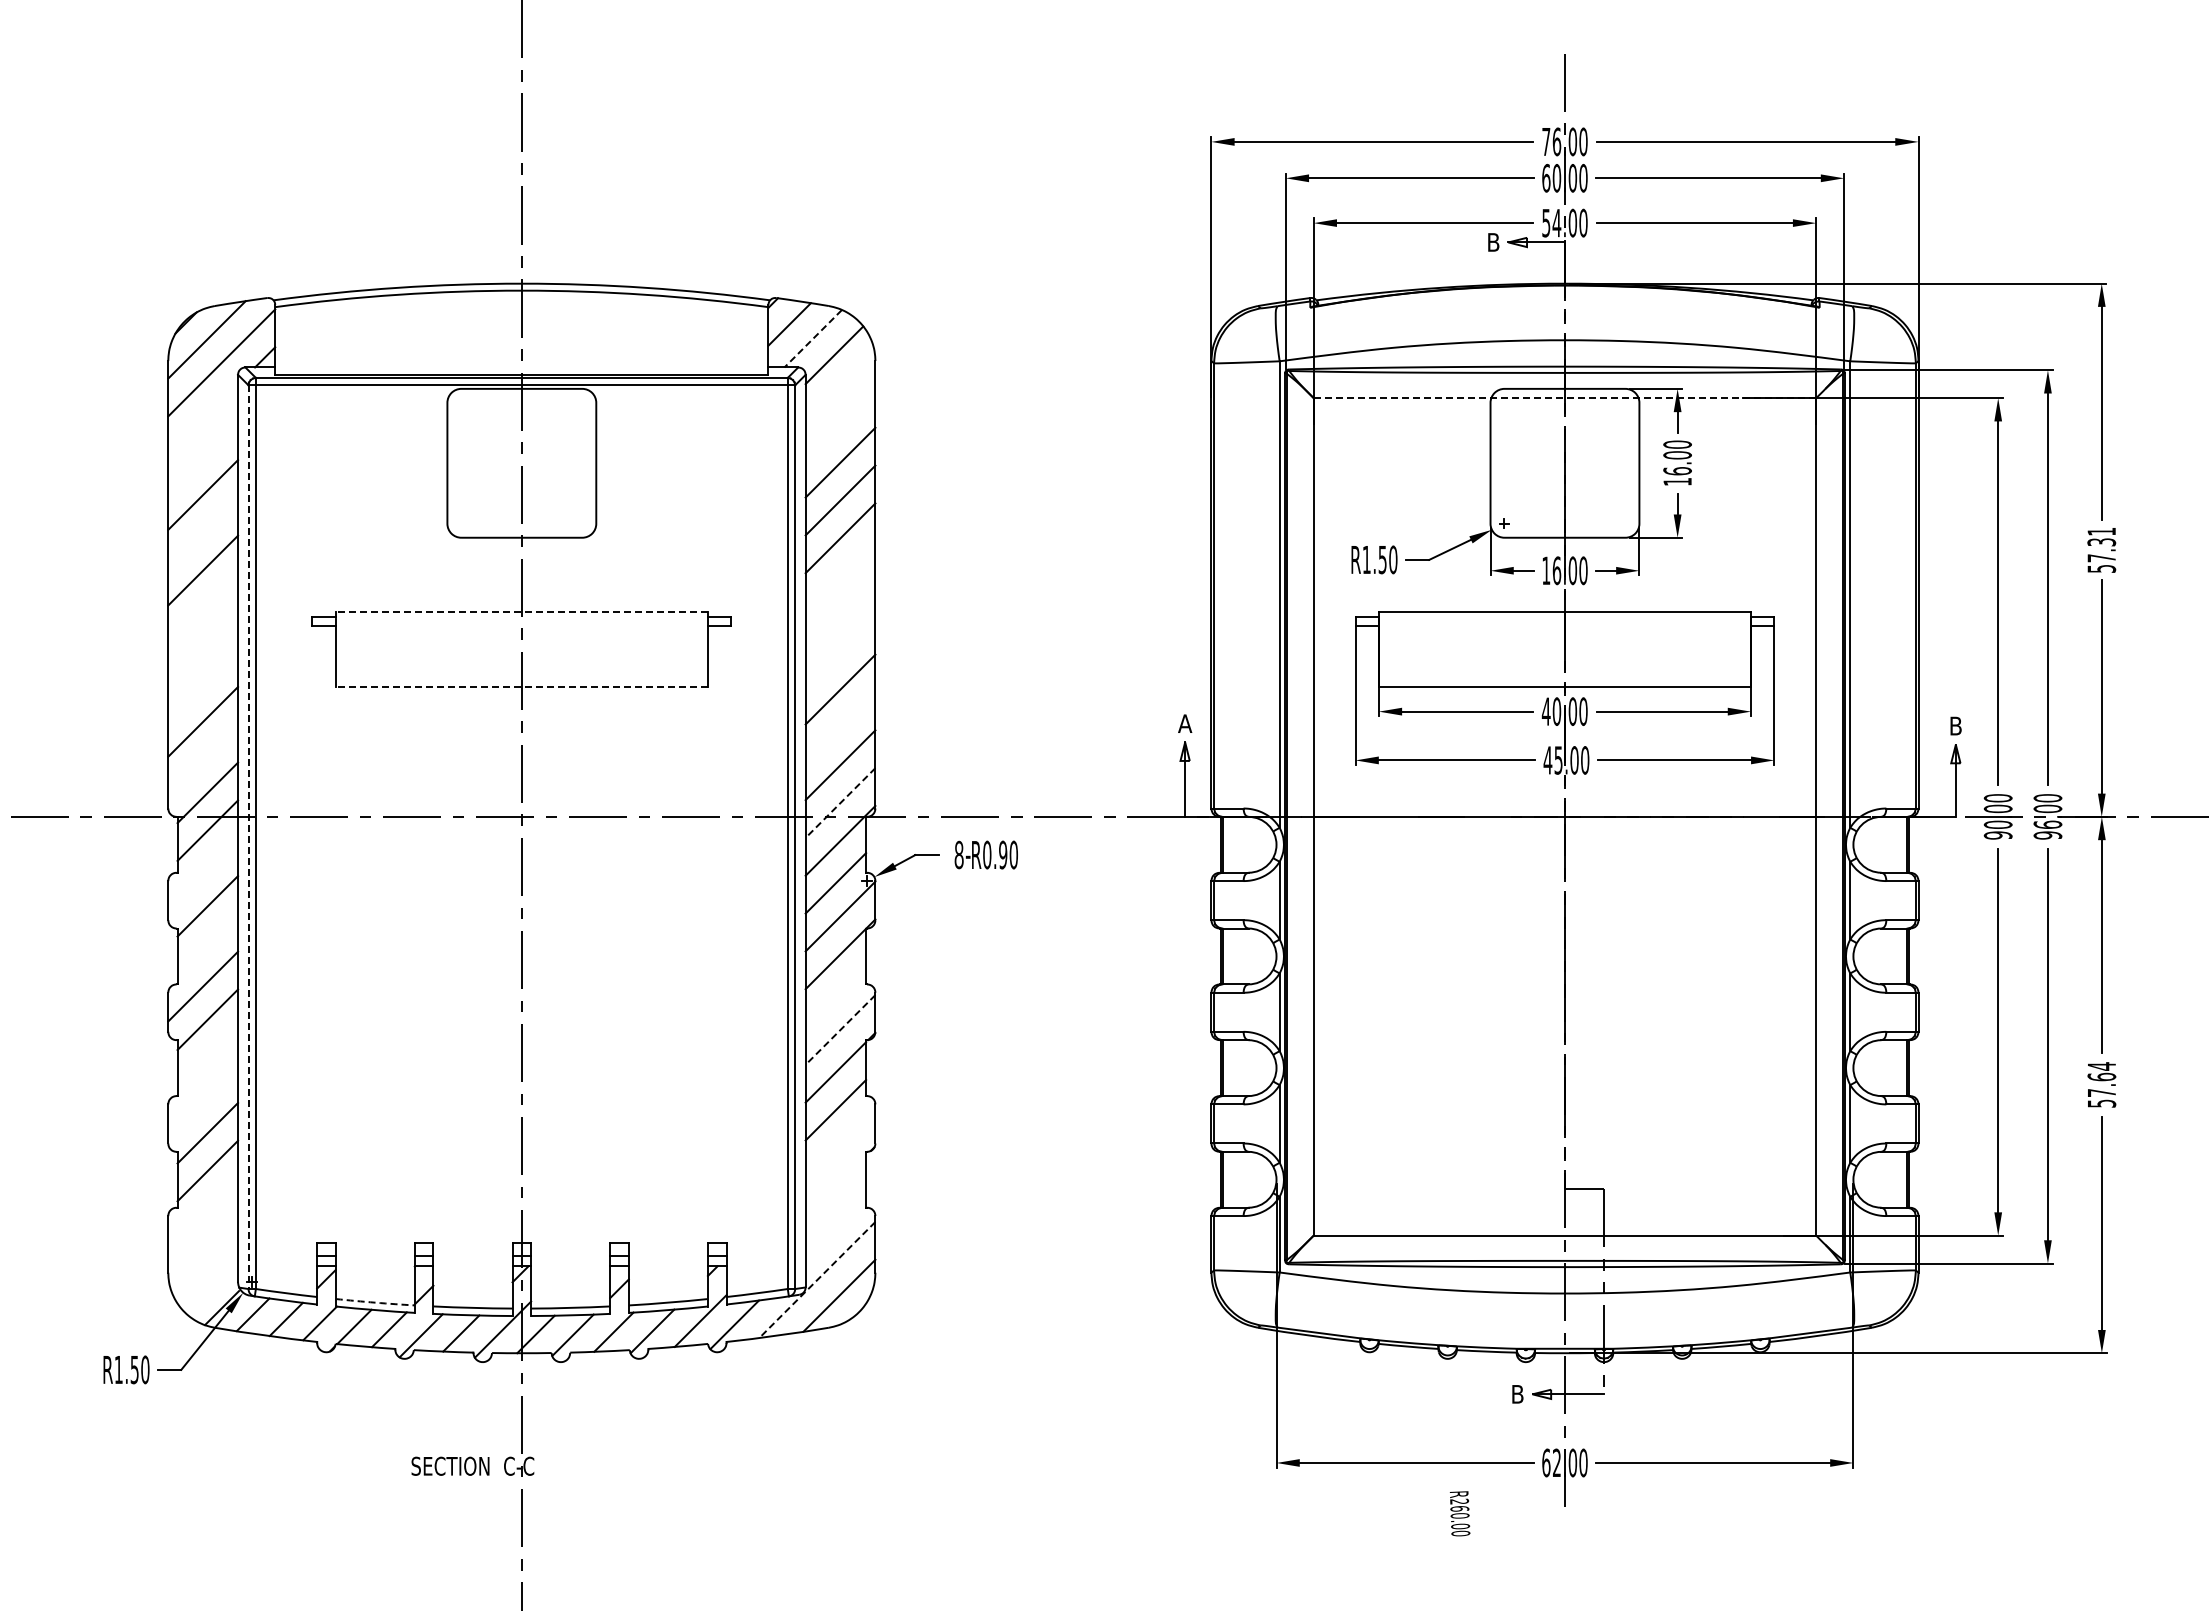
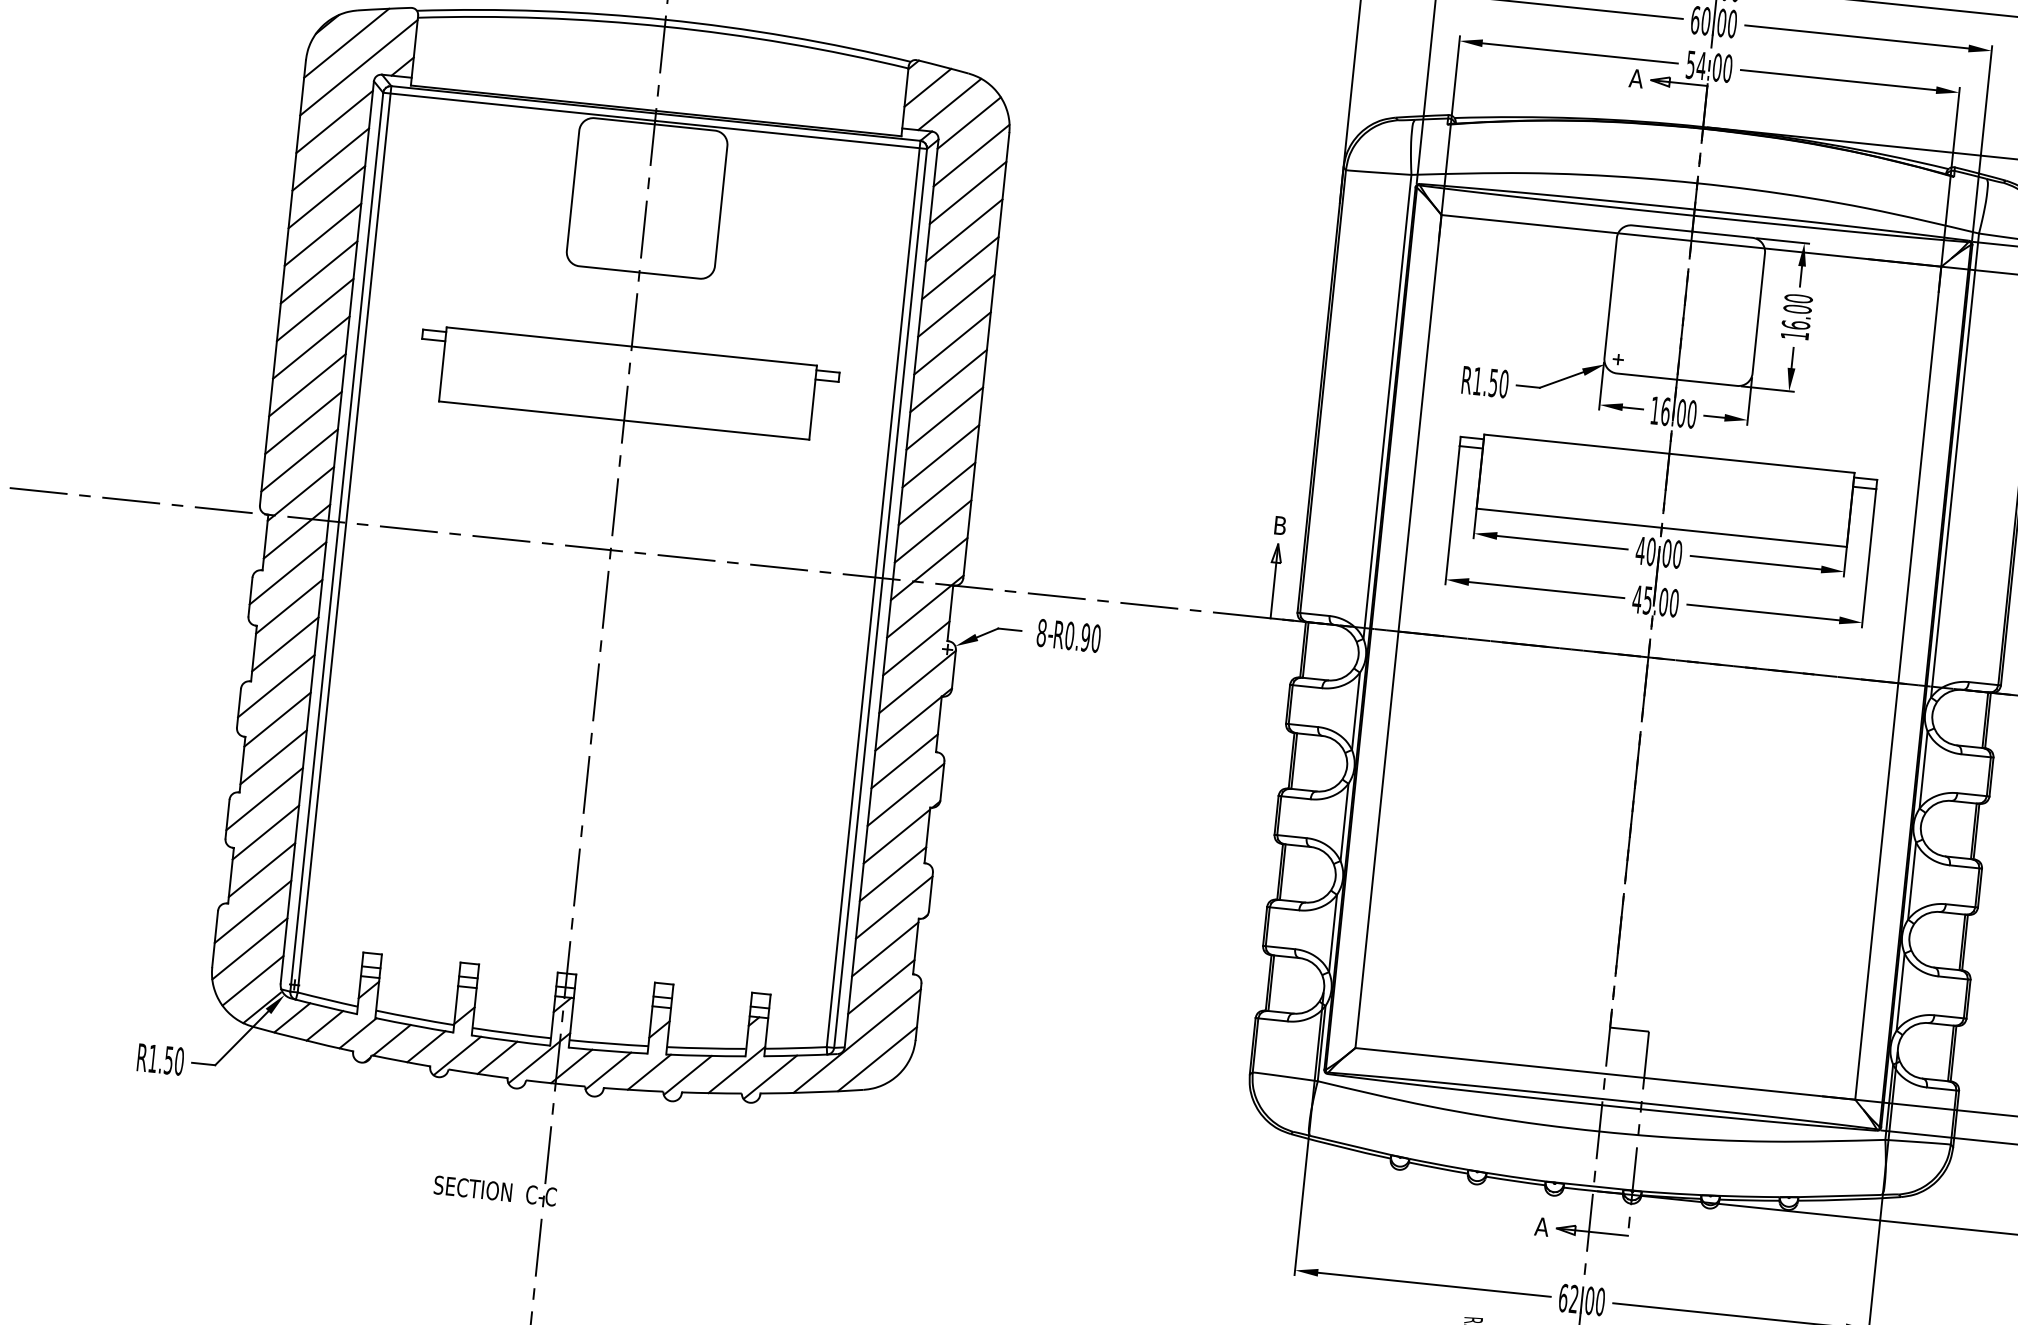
text: (1493, 242) -> (1636, 78), B -> A
line: (813, 338) -> (950, 104), dashed -> solid
line: (839, 386) -> (971, 154), added
line: (1564, 398) -> (1690, 241), dashed -> solid
line: (203, 419) -> (334, 122), added
line: (840, 424) -> (968, 192), added
line: (203, 457) -> (331, 159), added
line: (203, 532) -> (323, 234), added
line: (840, 576) -> (952, 343), added
line: (203, 608) -> (315, 310), added
line: (521, 612) -> (631, 346), dashed -> solid
line: (840, 613) -> (948, 380), added
line: (203, 646) -> (311, 347), added
line: (840, 651) -> (944, 418), added
line: (203, 683) -> (307, 384), added
line: (521, 686) -> (623, 420), dashed -> solid
text: (1185, 723) -> (1280, 525), A -> B
line: (840, 727) -> (936, 493), added
line: (203, 759) -> (300, 460), added
line: (840, 803) -> (929, 569), dashed -> solid
line: (248, 837) -> (336, 542), dashed -> solid
line: (203, 873) -> (288, 573), added
line: (207, 943) -> (285, 643), added
line: (835, 996) -> (904, 761), added
line: (840, 1030) -> (905, 795), dashed -> solid
line: (207, 1057) -> (273, 757), added
line: (203, 1099) -> (265, 798), added
line: (840, 1143) -> (894, 907), added
line: (835, 1185) -> (884, 949), added
line: (203, 1213) -> (253, 911), added
line: (835, 1223) -> (880, 986), added
line: (203, 1250) -> (249, 948), added
line: (817, 1279) -> (857, 1040), dashed -> solid
line: (210, 1281) -> (253, 980), added
arc: (375, 1302) -> (415, 1018), dashed -> solid
text: (1517, 1394) -> (1541, 1227), B -> A

